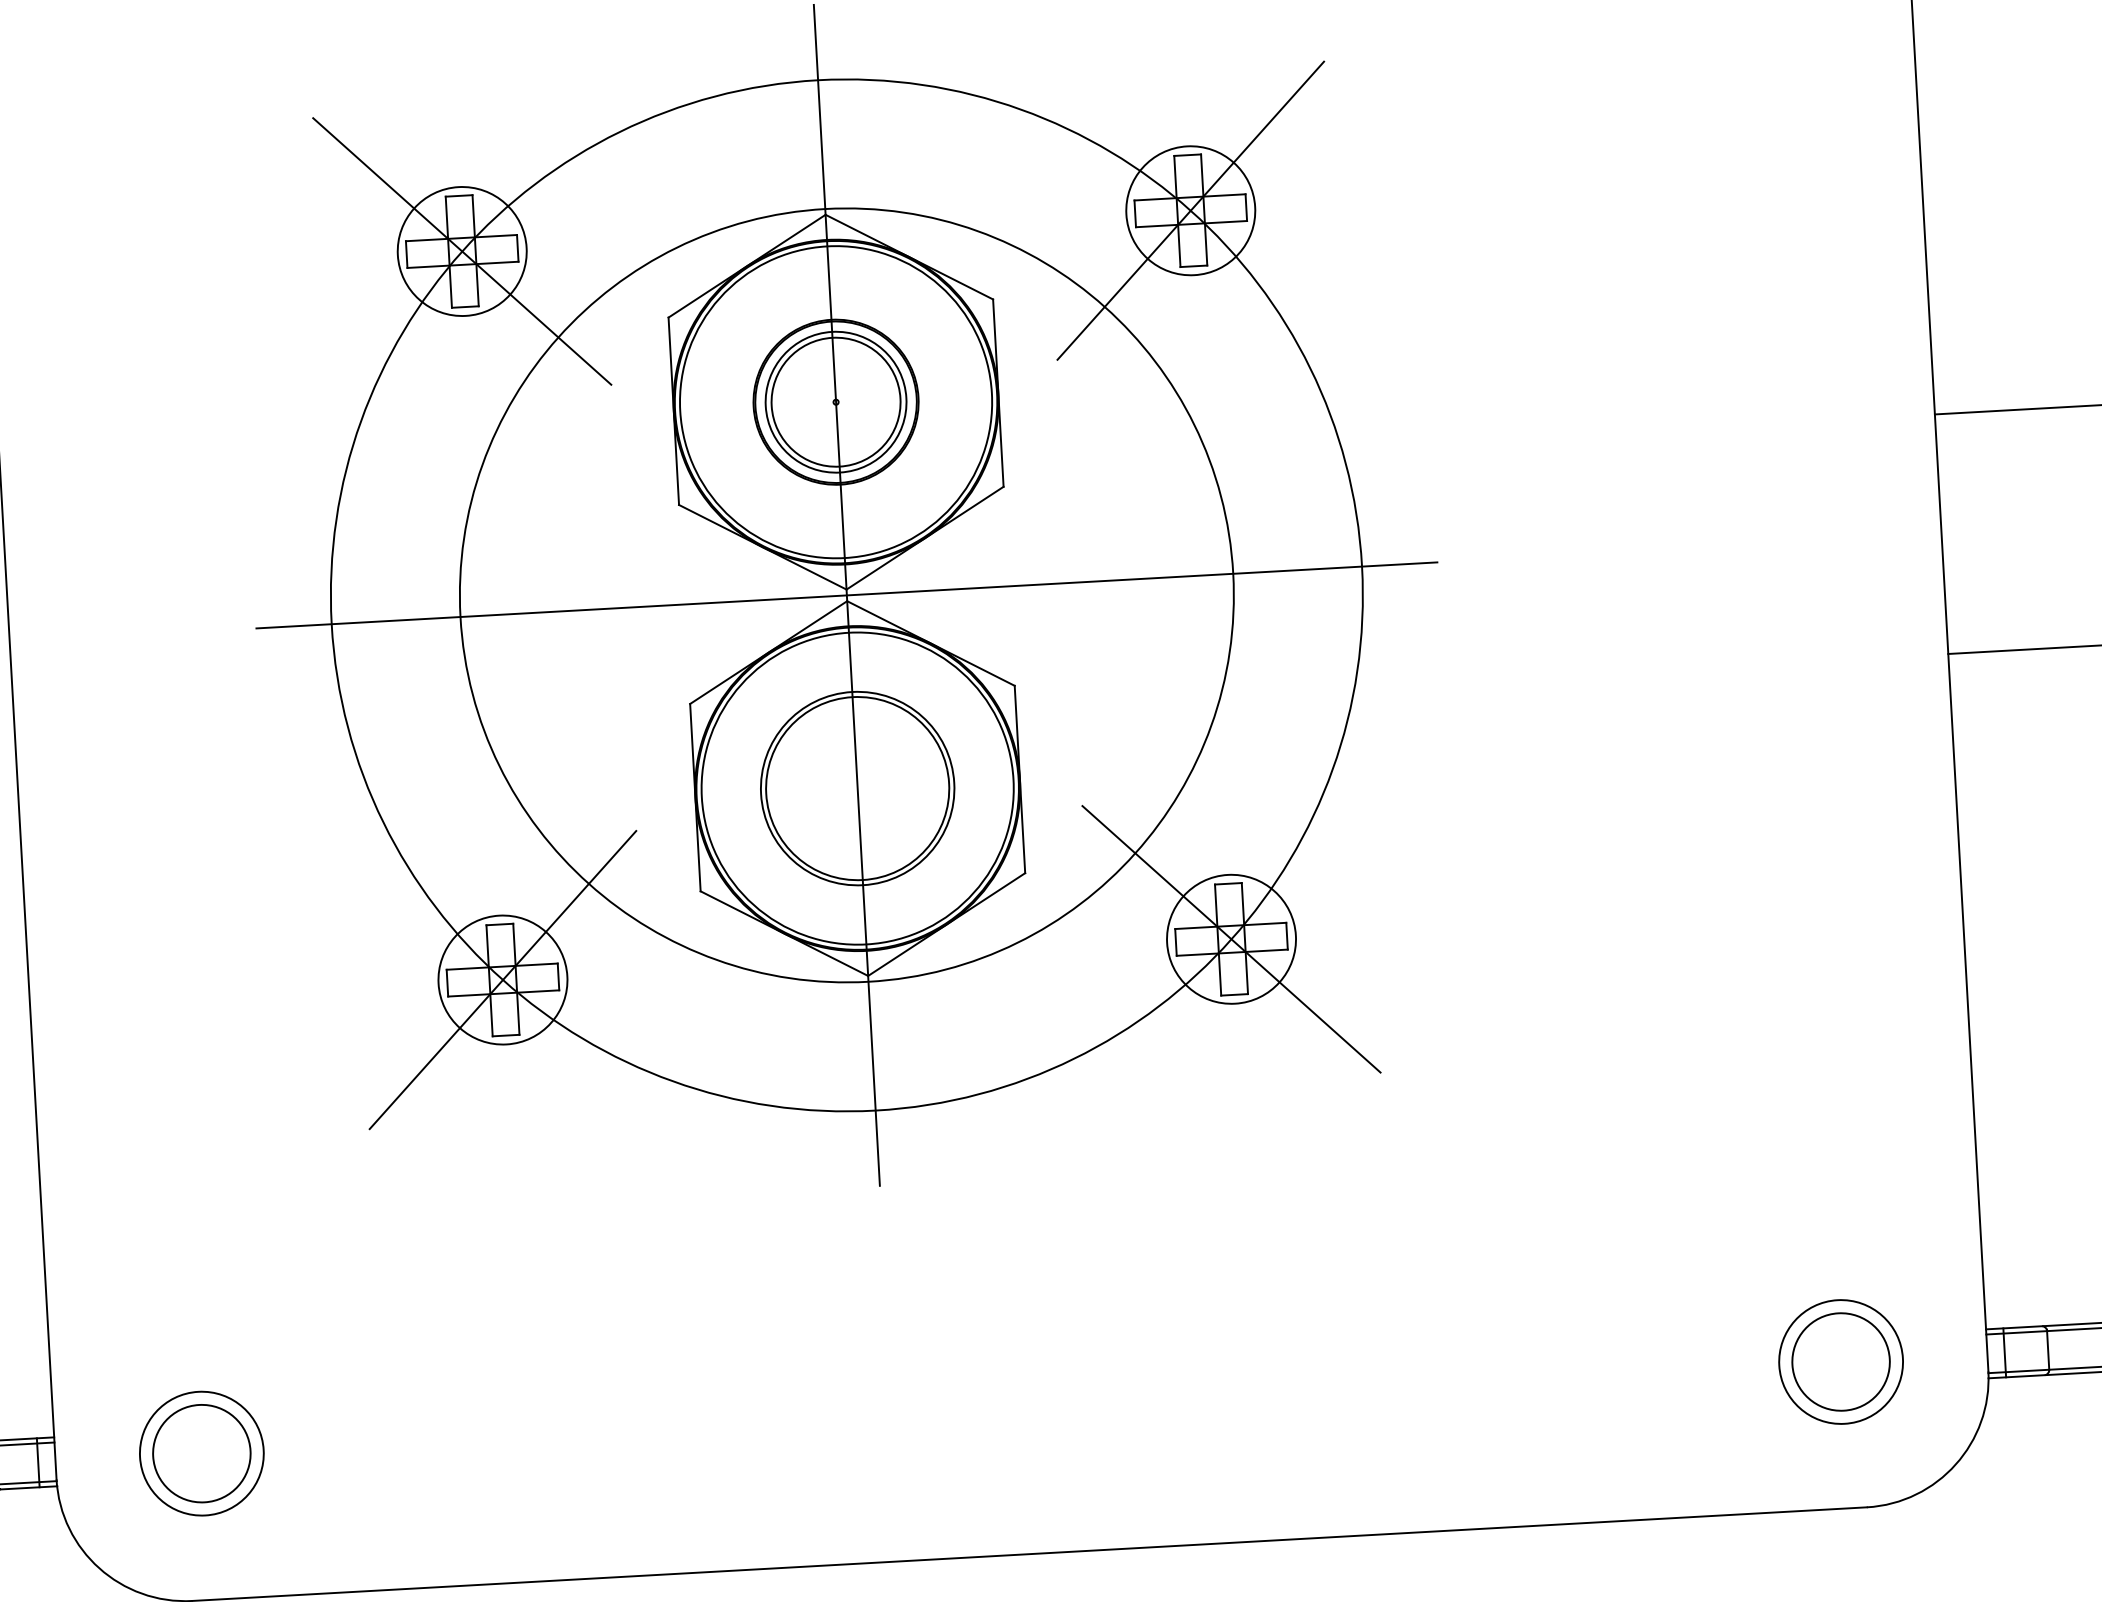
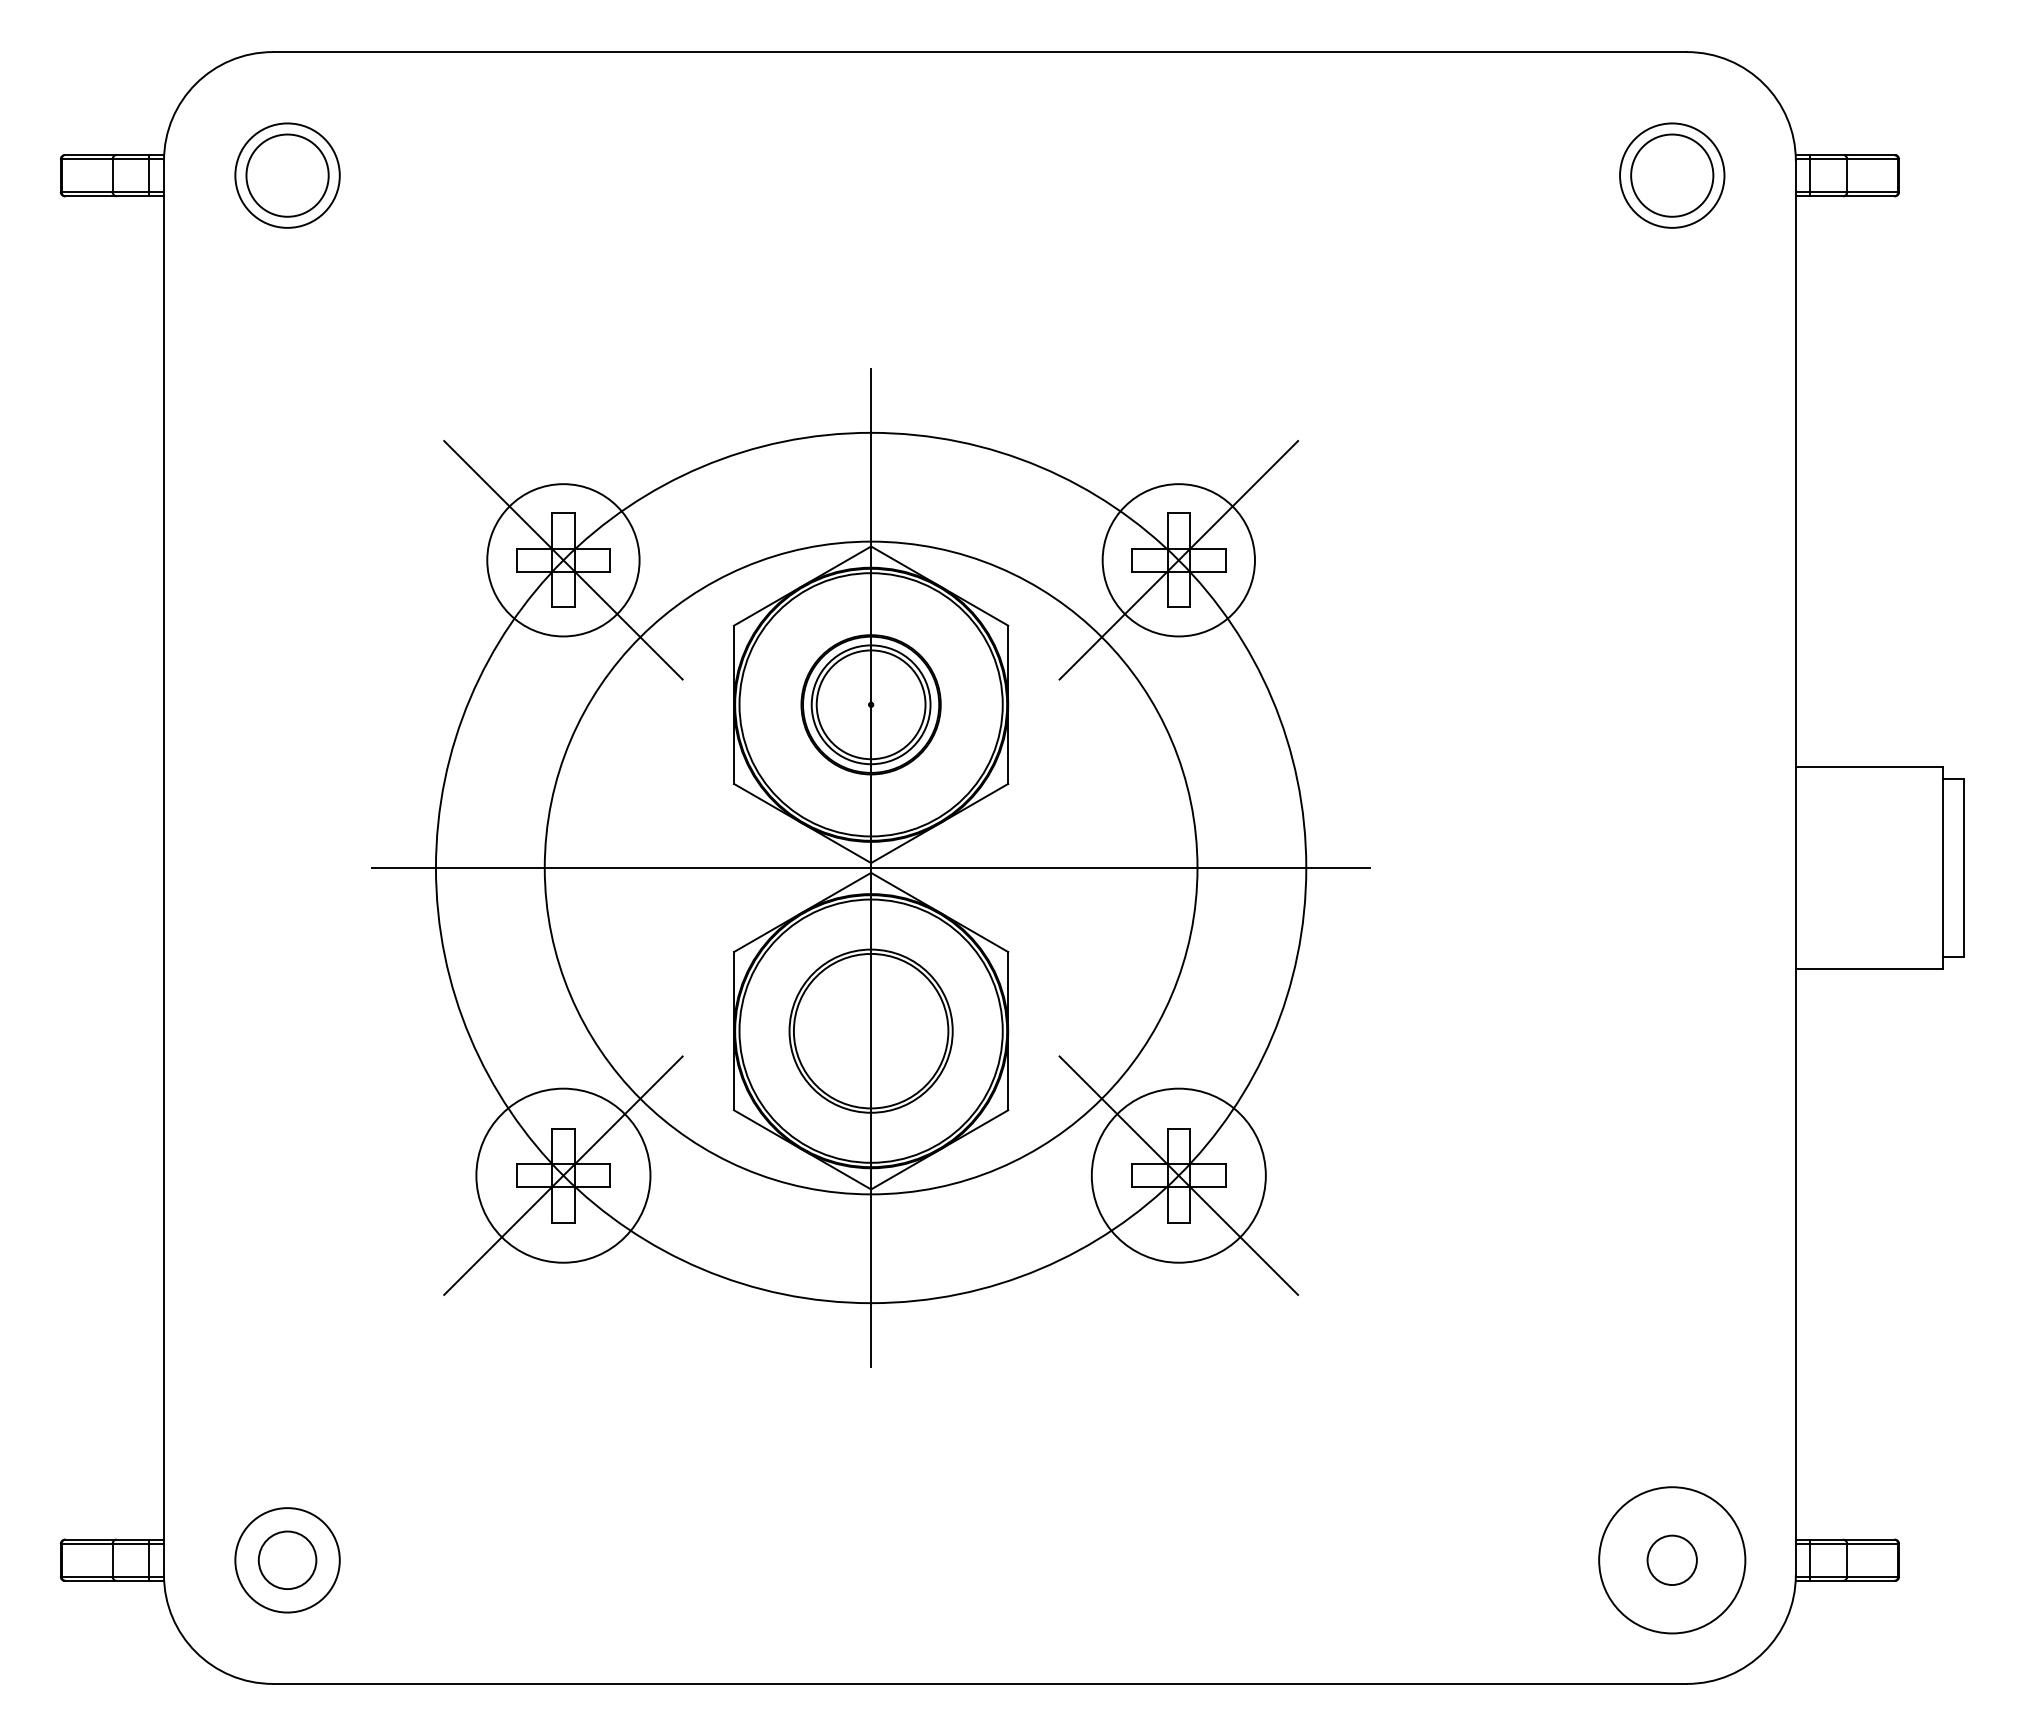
circle: (1190, 209) -> (1178, 559), size x1.4
circle: (462, 250) -> (563, 559), size x1.4
circle: (1231, 939) -> (1178, 1175), size x1.6
circle: (503, 979) -> (563, 1175), size x1.6
circle: (1841, 1362) -> (1672, 1560), size x0.6
circle: (1841, 1362) -> (1672, 1560), size x1.4
circle: (201, 1453) -> (287, 1560), size x0.7

